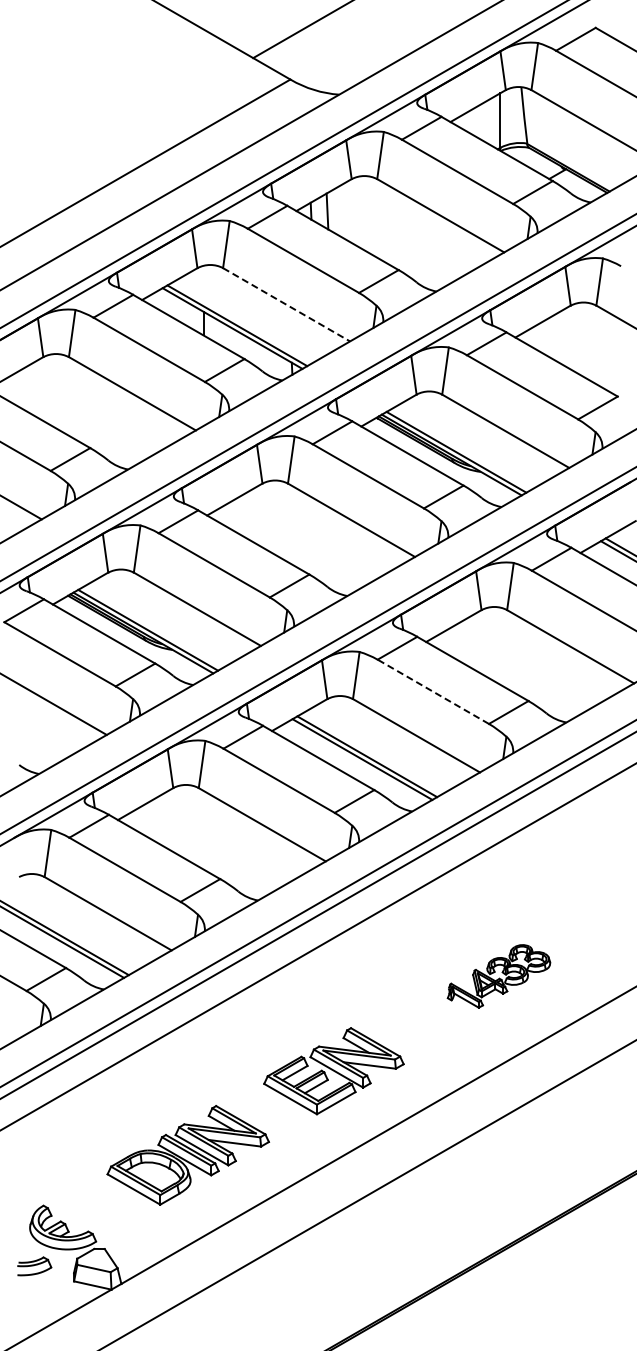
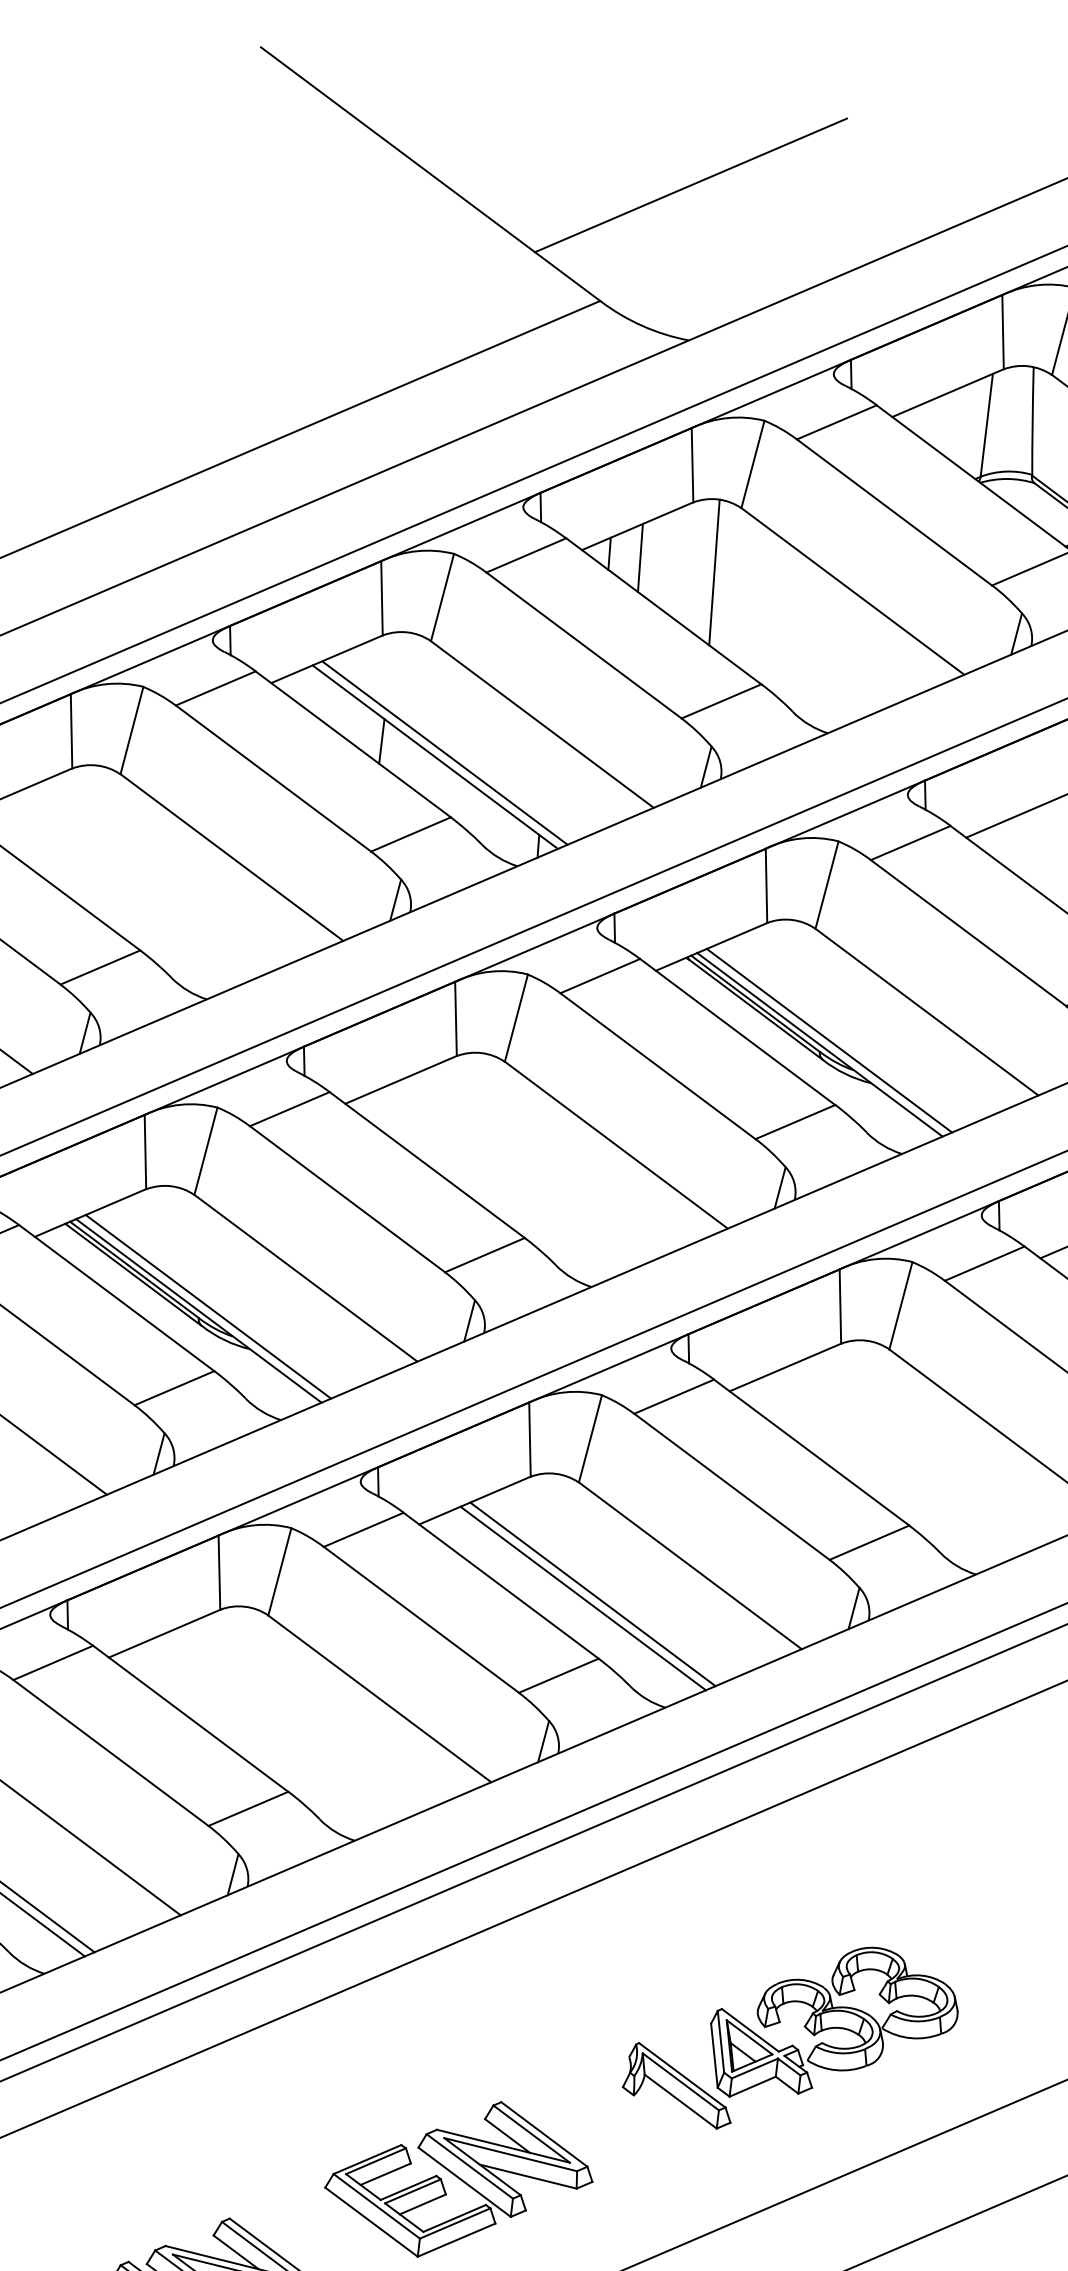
line: (366, 214) -> (713, 572), added
line: (287, 305) -> (543, 726), dashed -> solid
line: (432, 691) -> (730, 1486), dashed -> solid
part: (498, 976) -> (790, 2037), size x1.67

